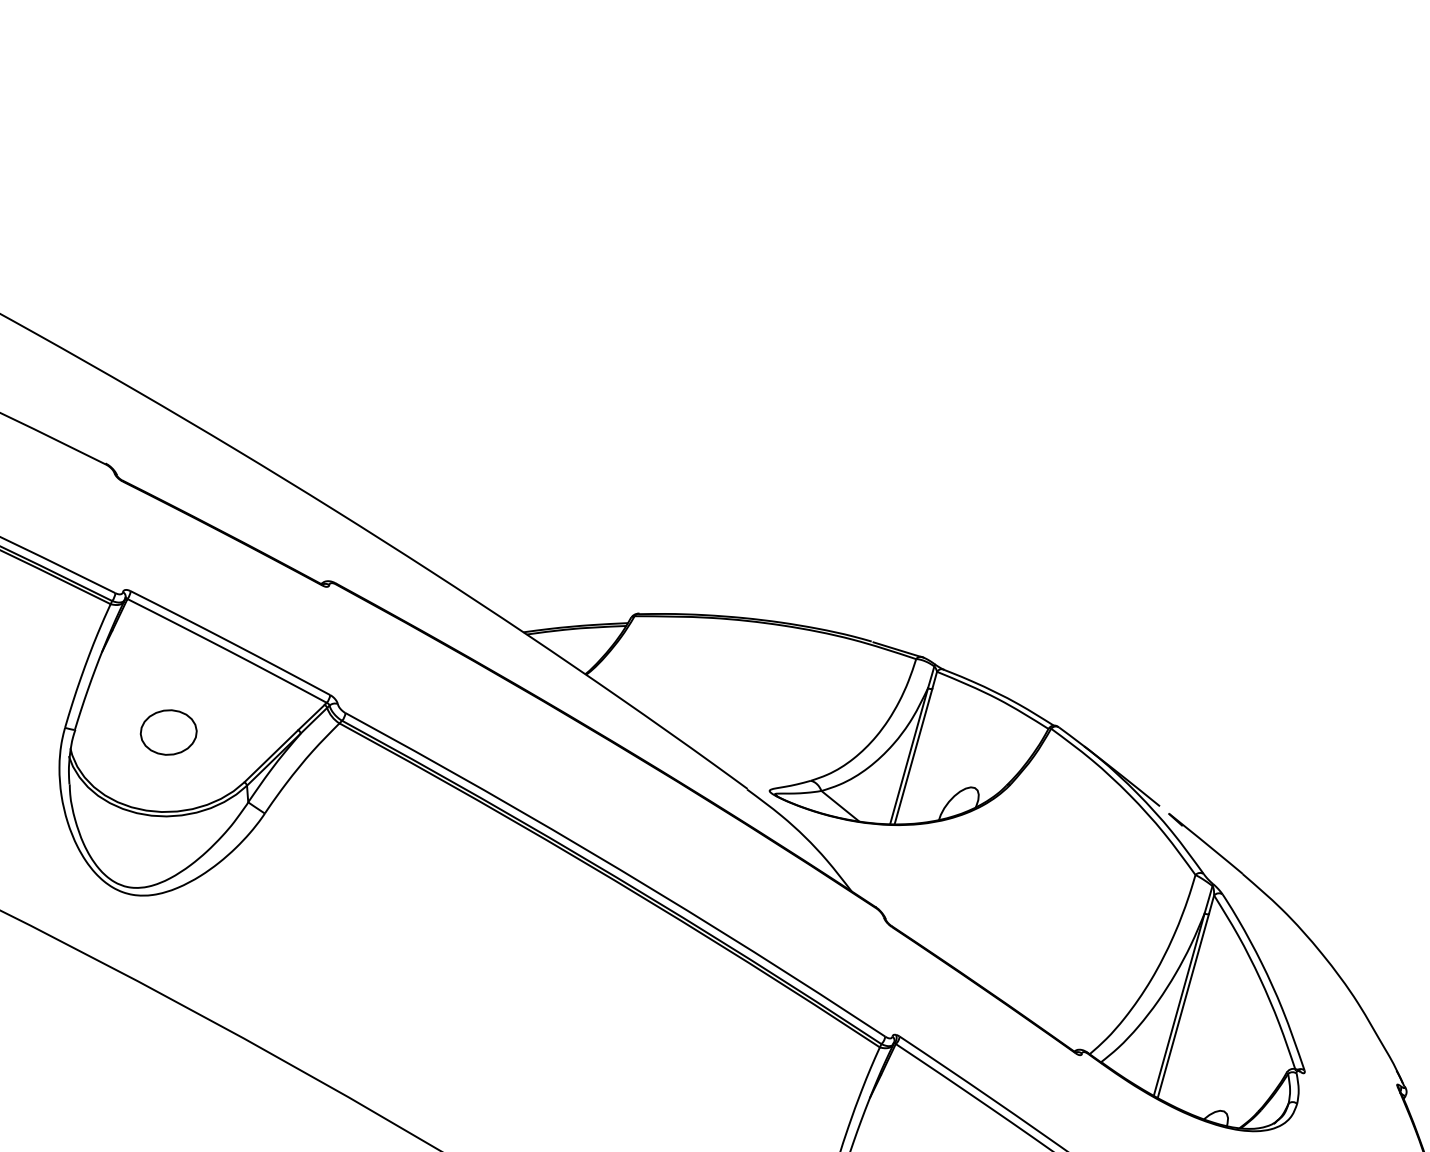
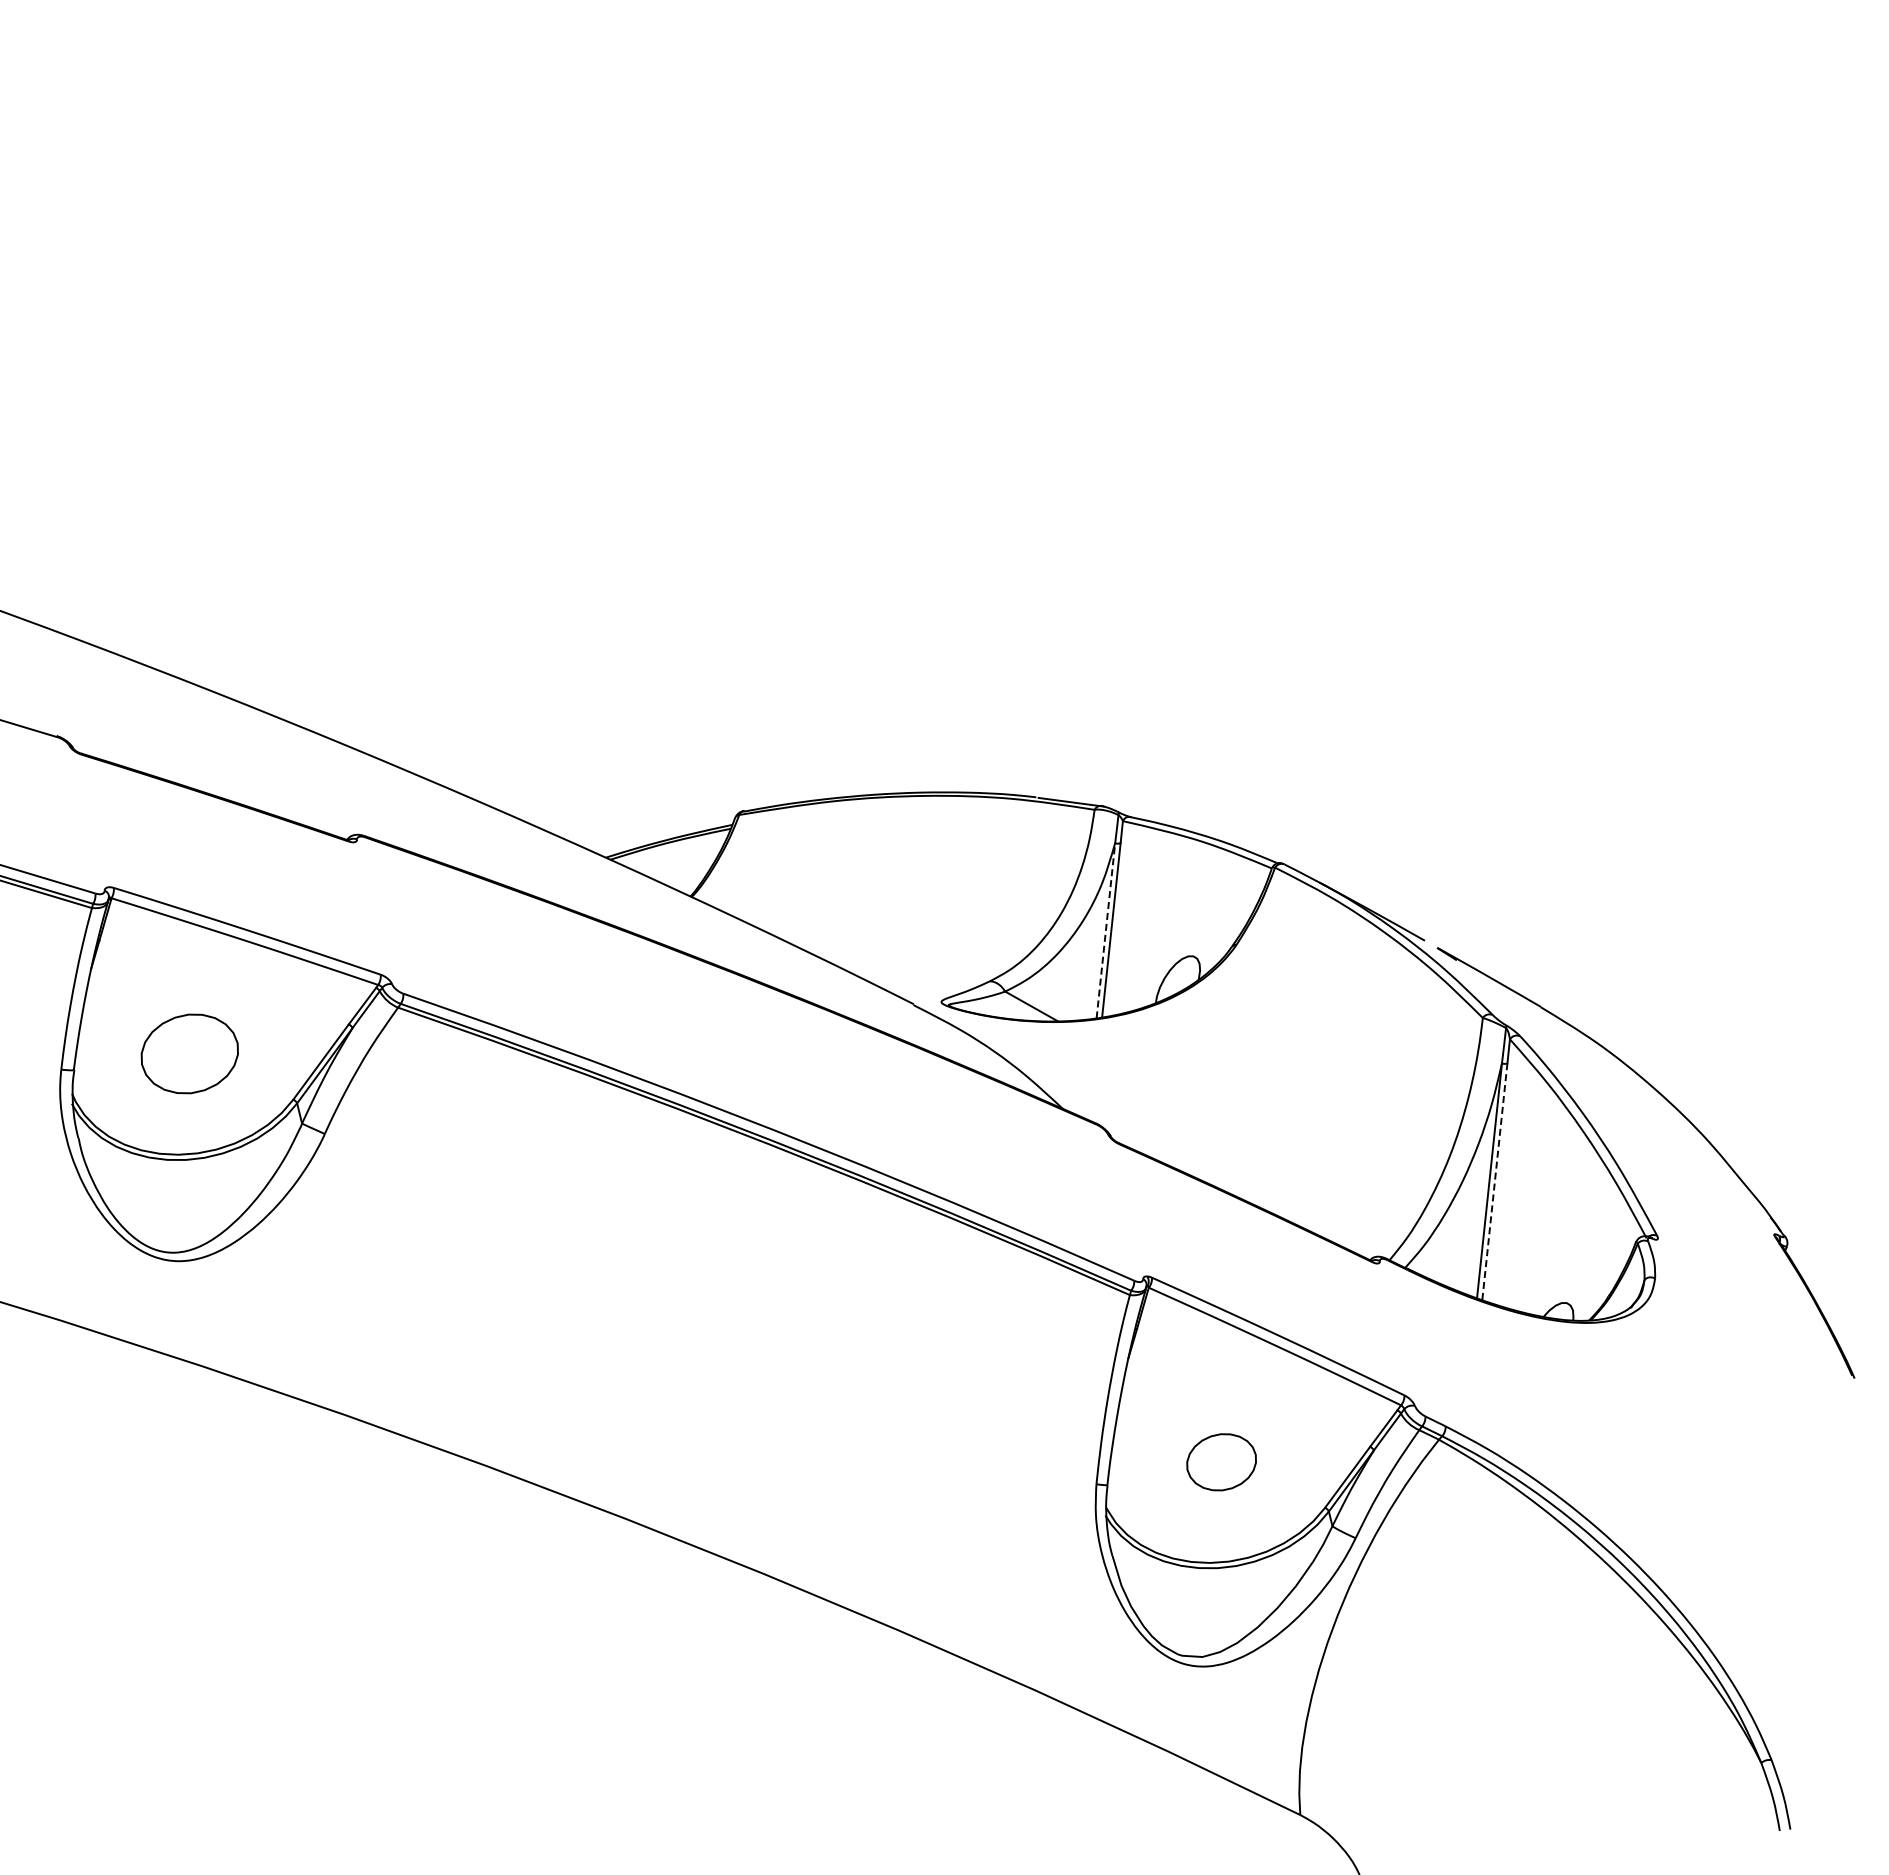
part: (168, 732) -> (189, 1054), size x1.4
line: (908, 755) -> (1105, 930), solid -> dashed
line: (1182, 1006) -> (1494, 1182), solid -> dashed

